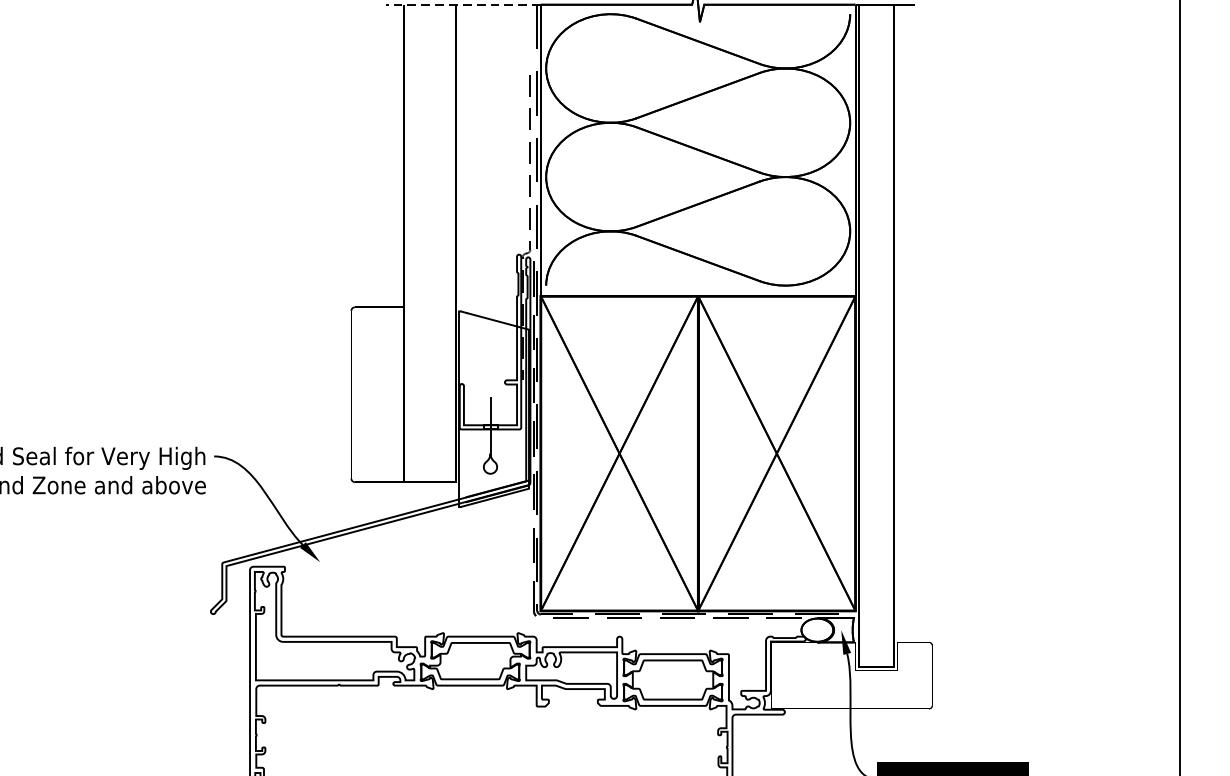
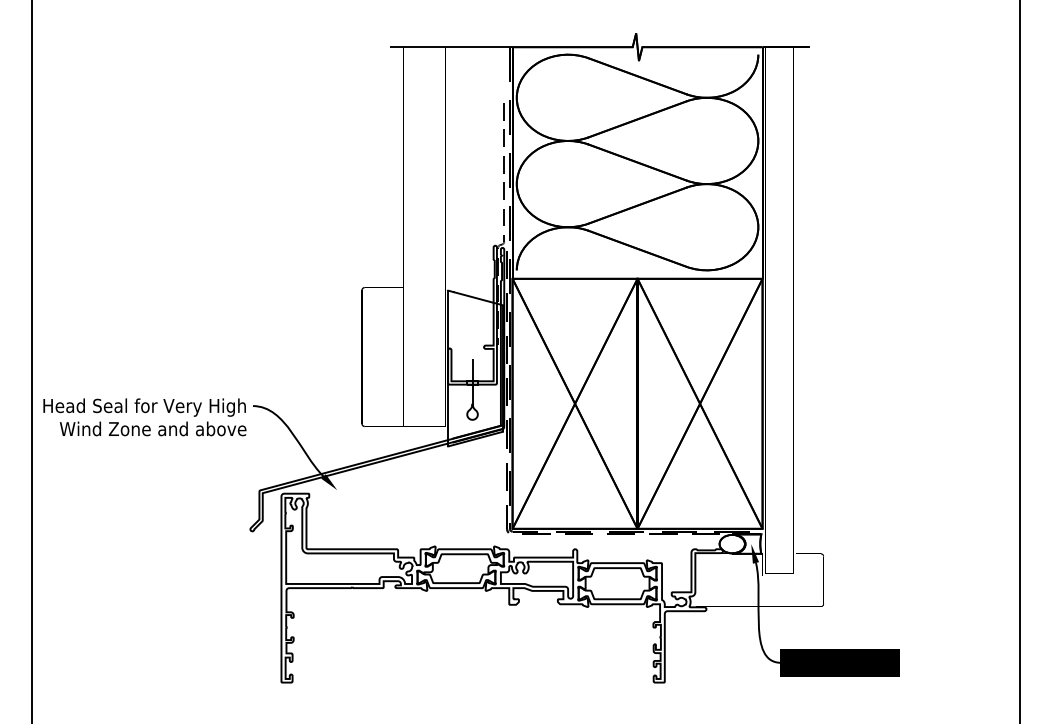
line: (462, 5) -> (450, 47), dashed -> solid

